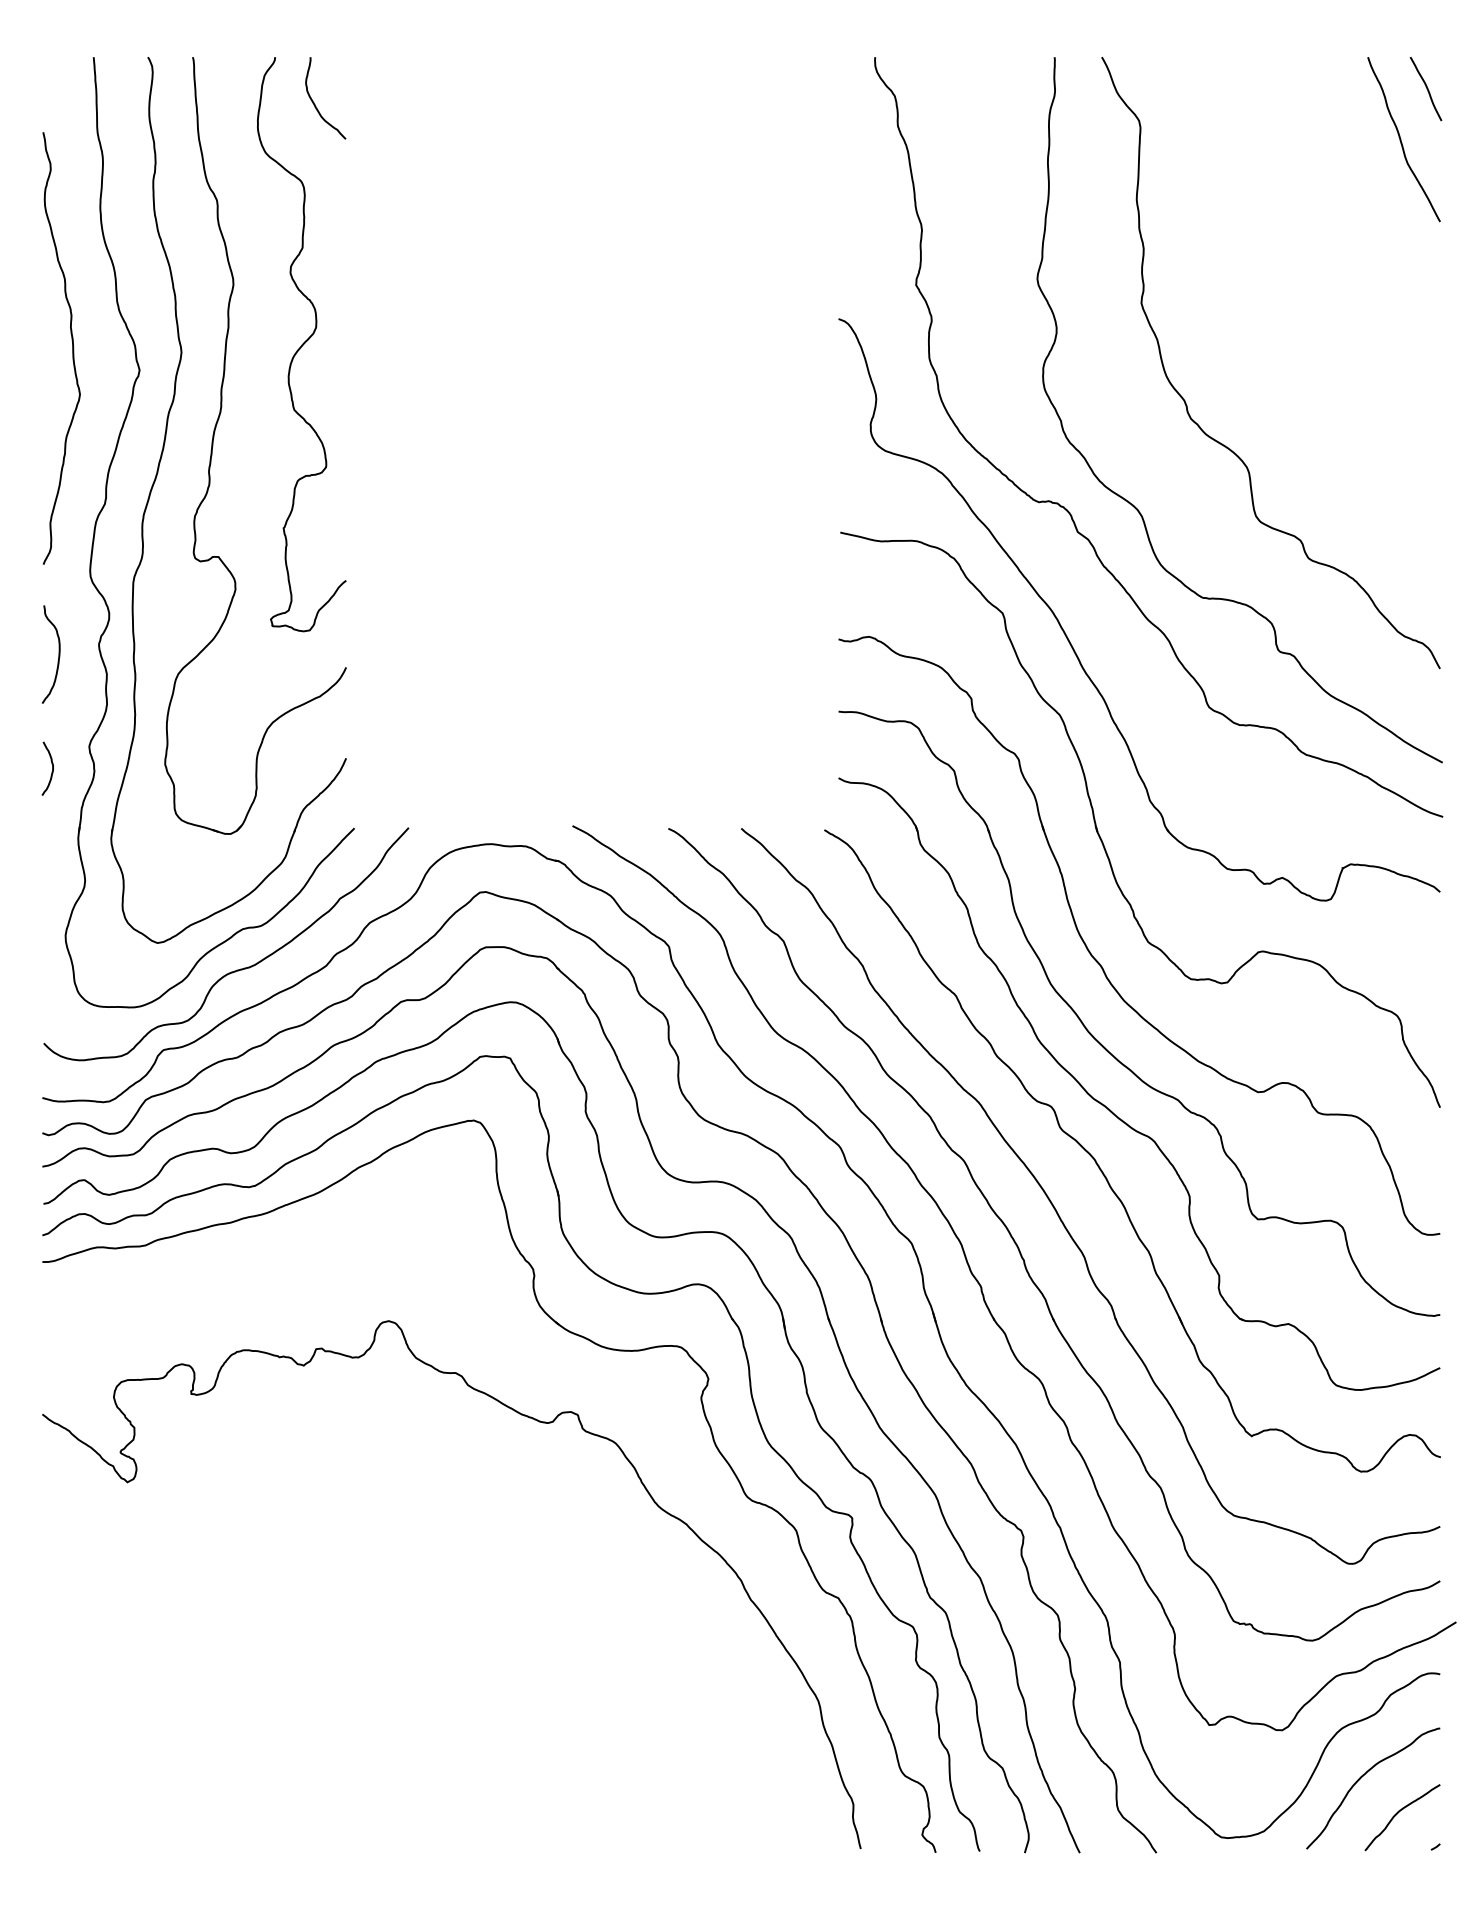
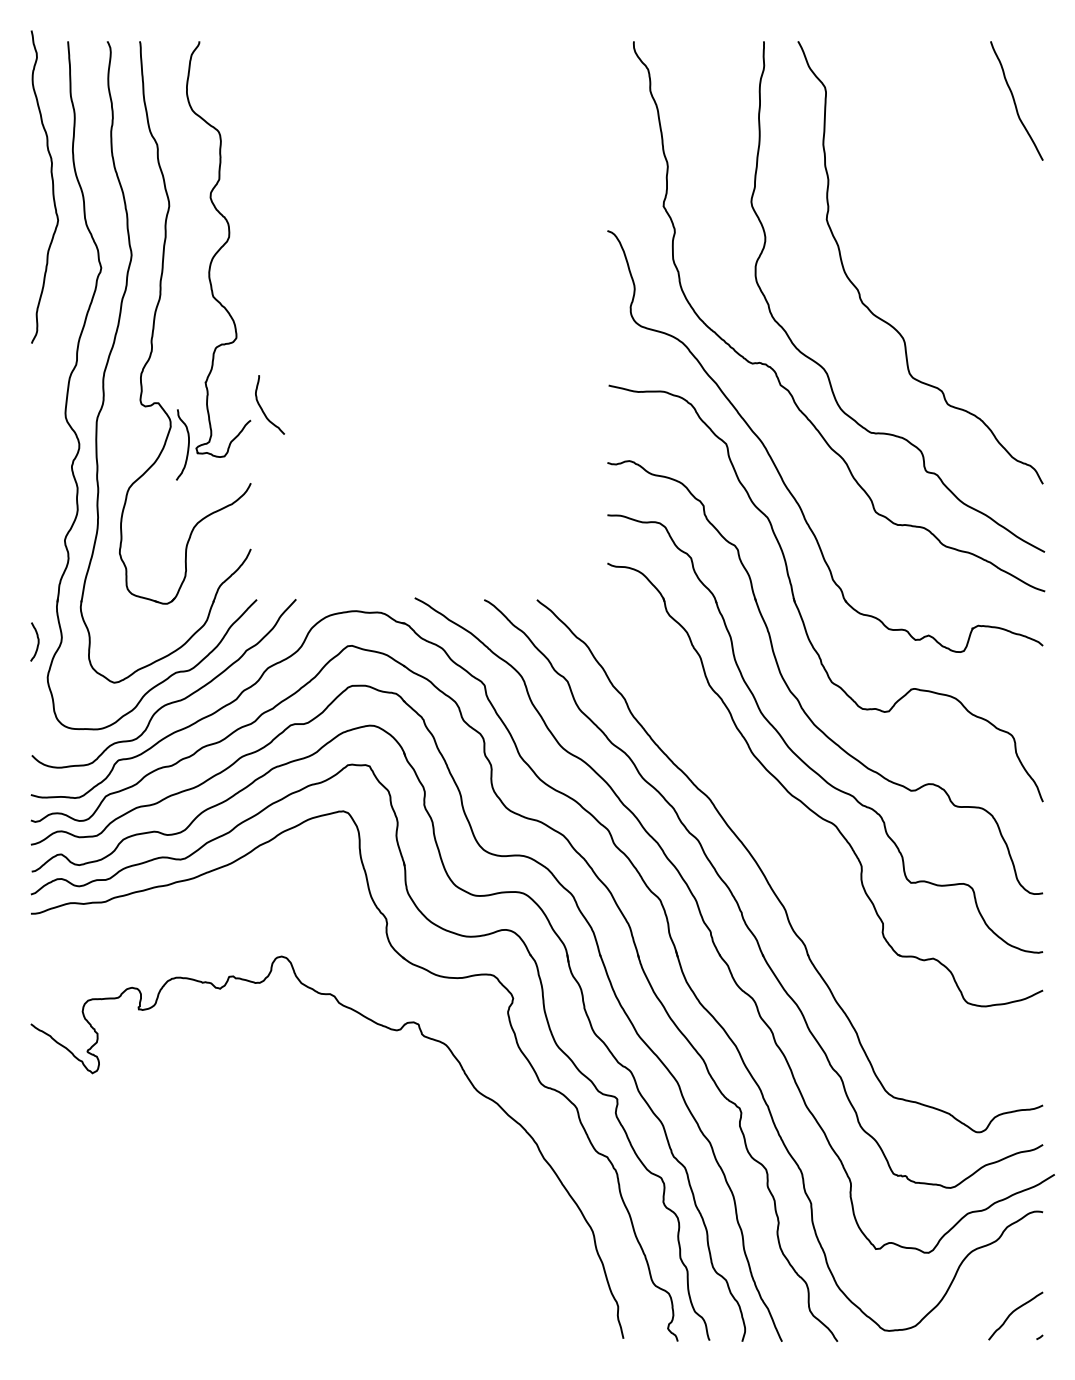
curve: (1426, 89) -> (1033, 64), removed
curve: (315, 104) -> (262, 409), moved
curve: (72, 348) -> (52, 187), moved
curve: (58, 654) -> (188, 444), moved
curve: (52, 768) -> (38, 641), moved
part: (1102, 1170) -> (798, 847), removed
curve: (1362, 1777) -> (986, 1287), removed

